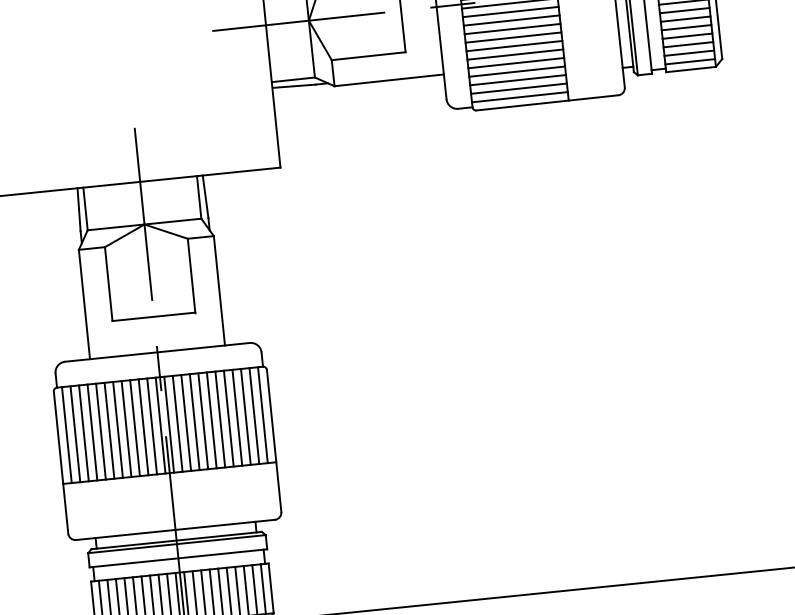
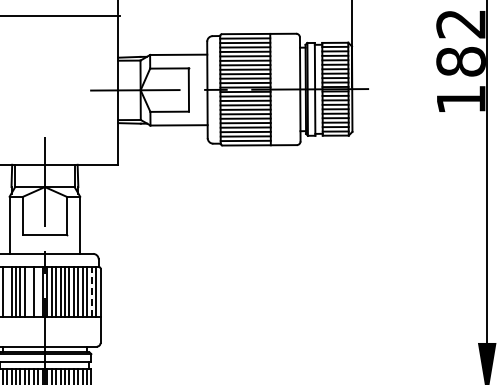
line: (253, 415) -> (91, 291), solid -> dashed
line: (152, 425) -> (38, 291), removed
line: (135, 427) -> (29, 291), removed
line: (93, 431) -> (7, 291), removed

